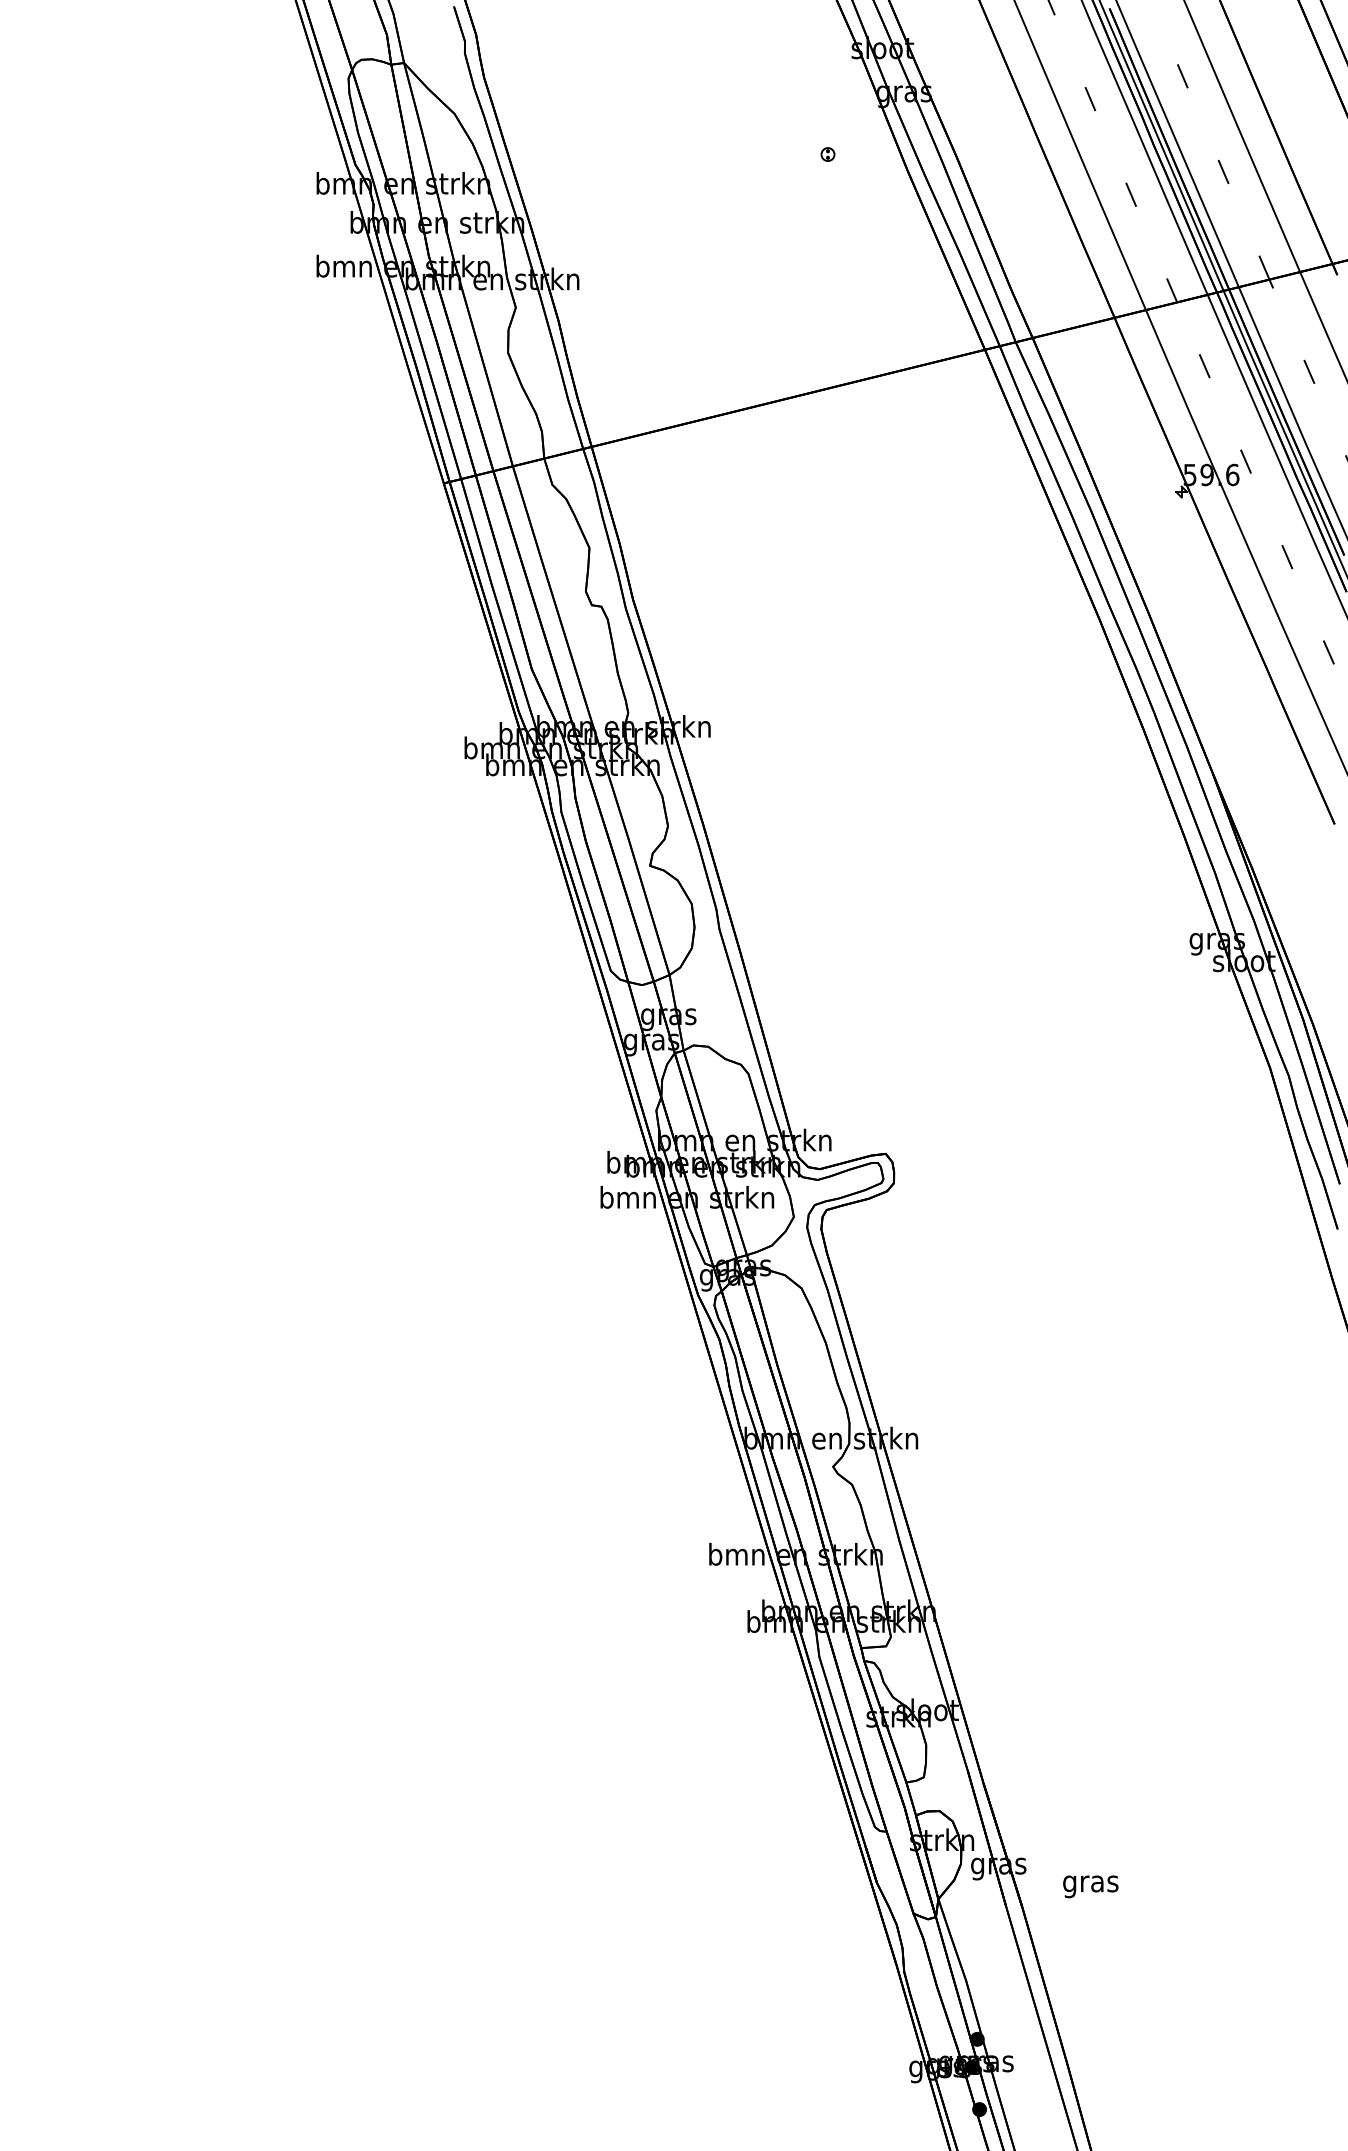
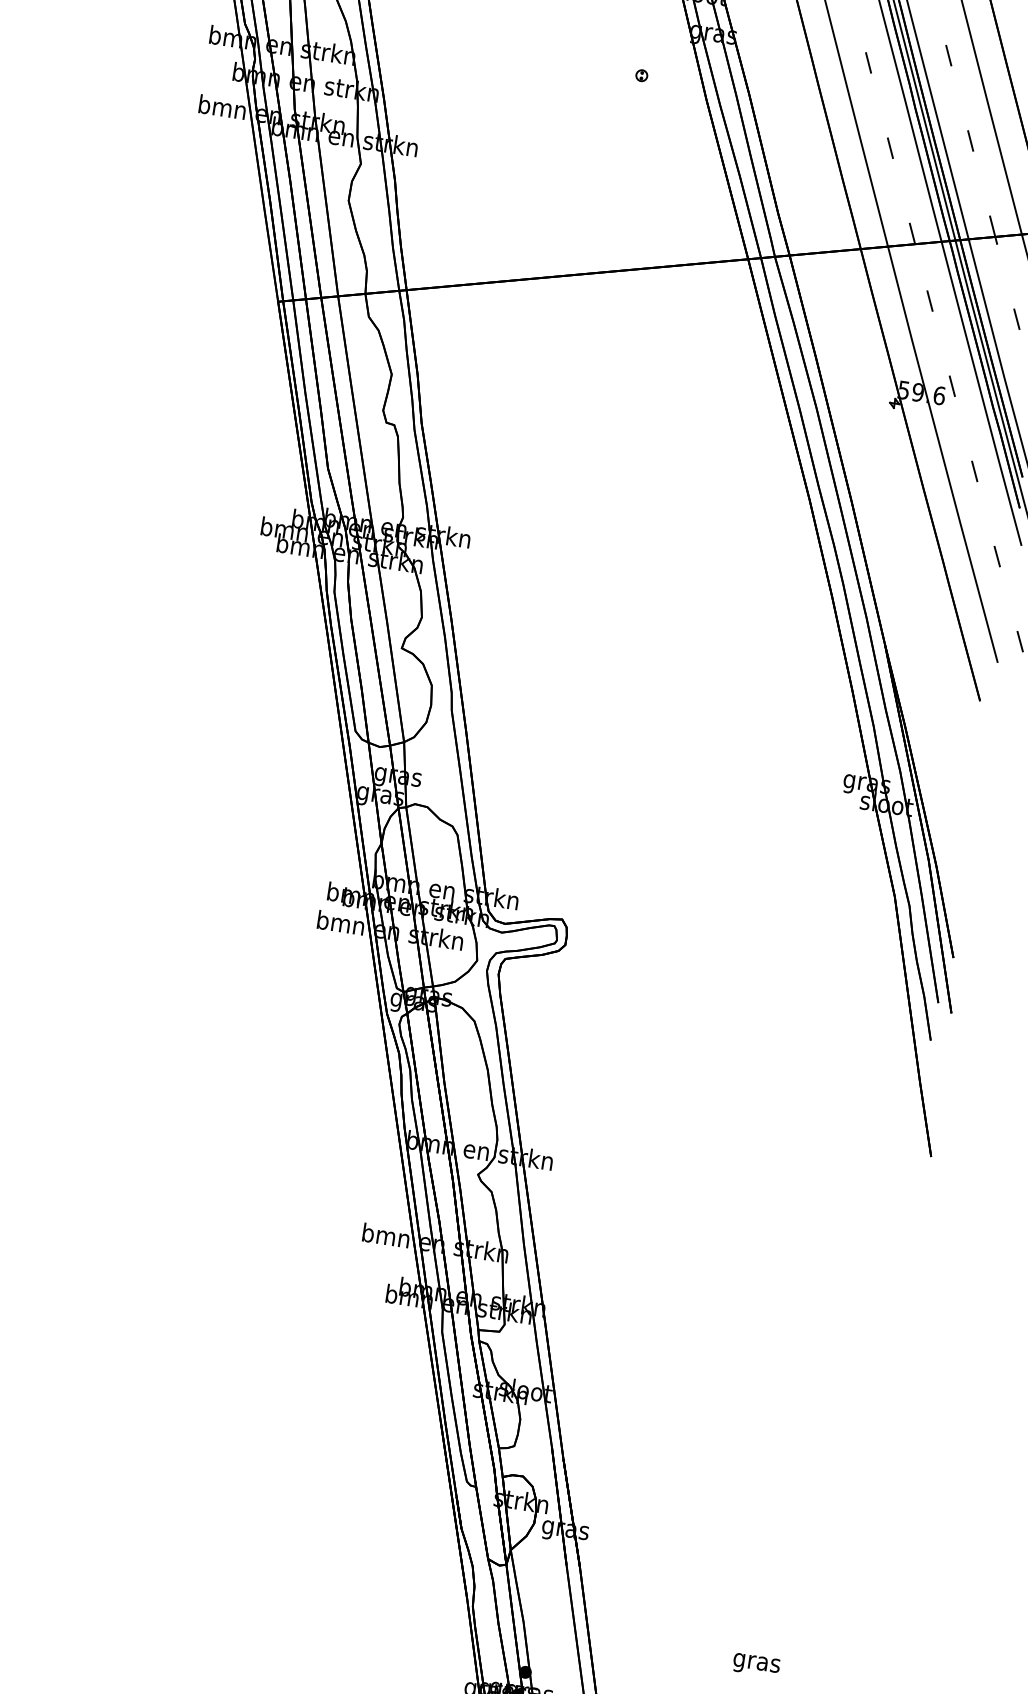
text: (1090, 1886) -> (756, 1664), moved

